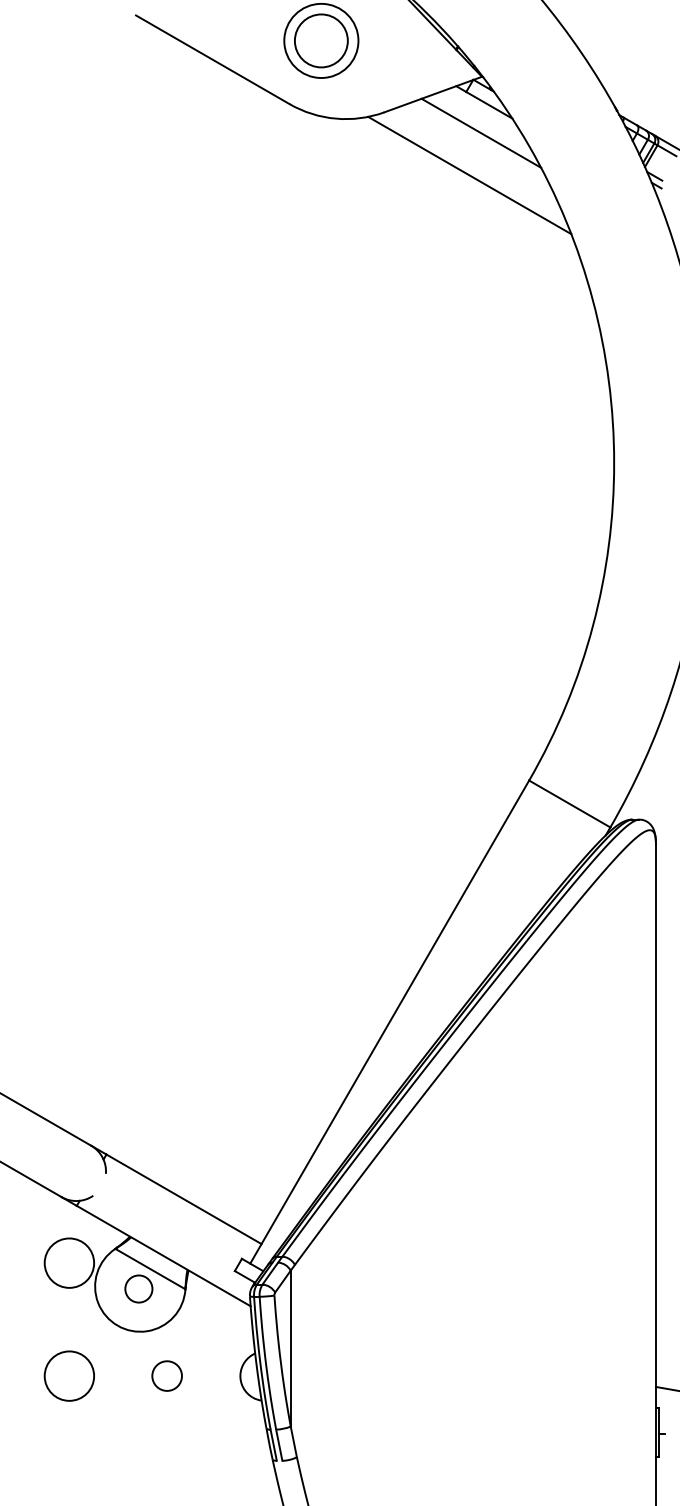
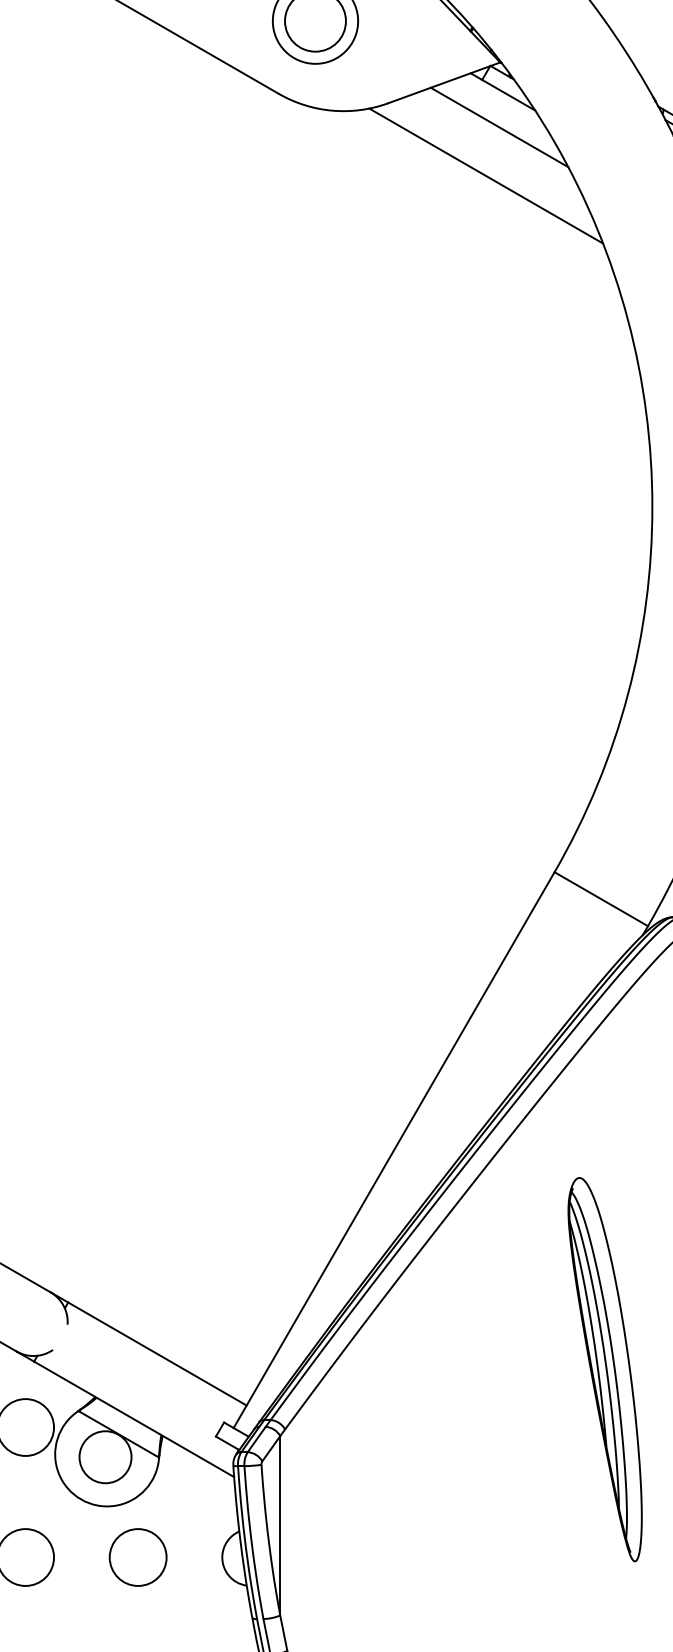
part: (572, 1212) -> (604, 1369), added
circle: (138, 1288) -> (105, 1456), size x1.67
circle: (166, 1375) -> (137, 1556), size x1.67

